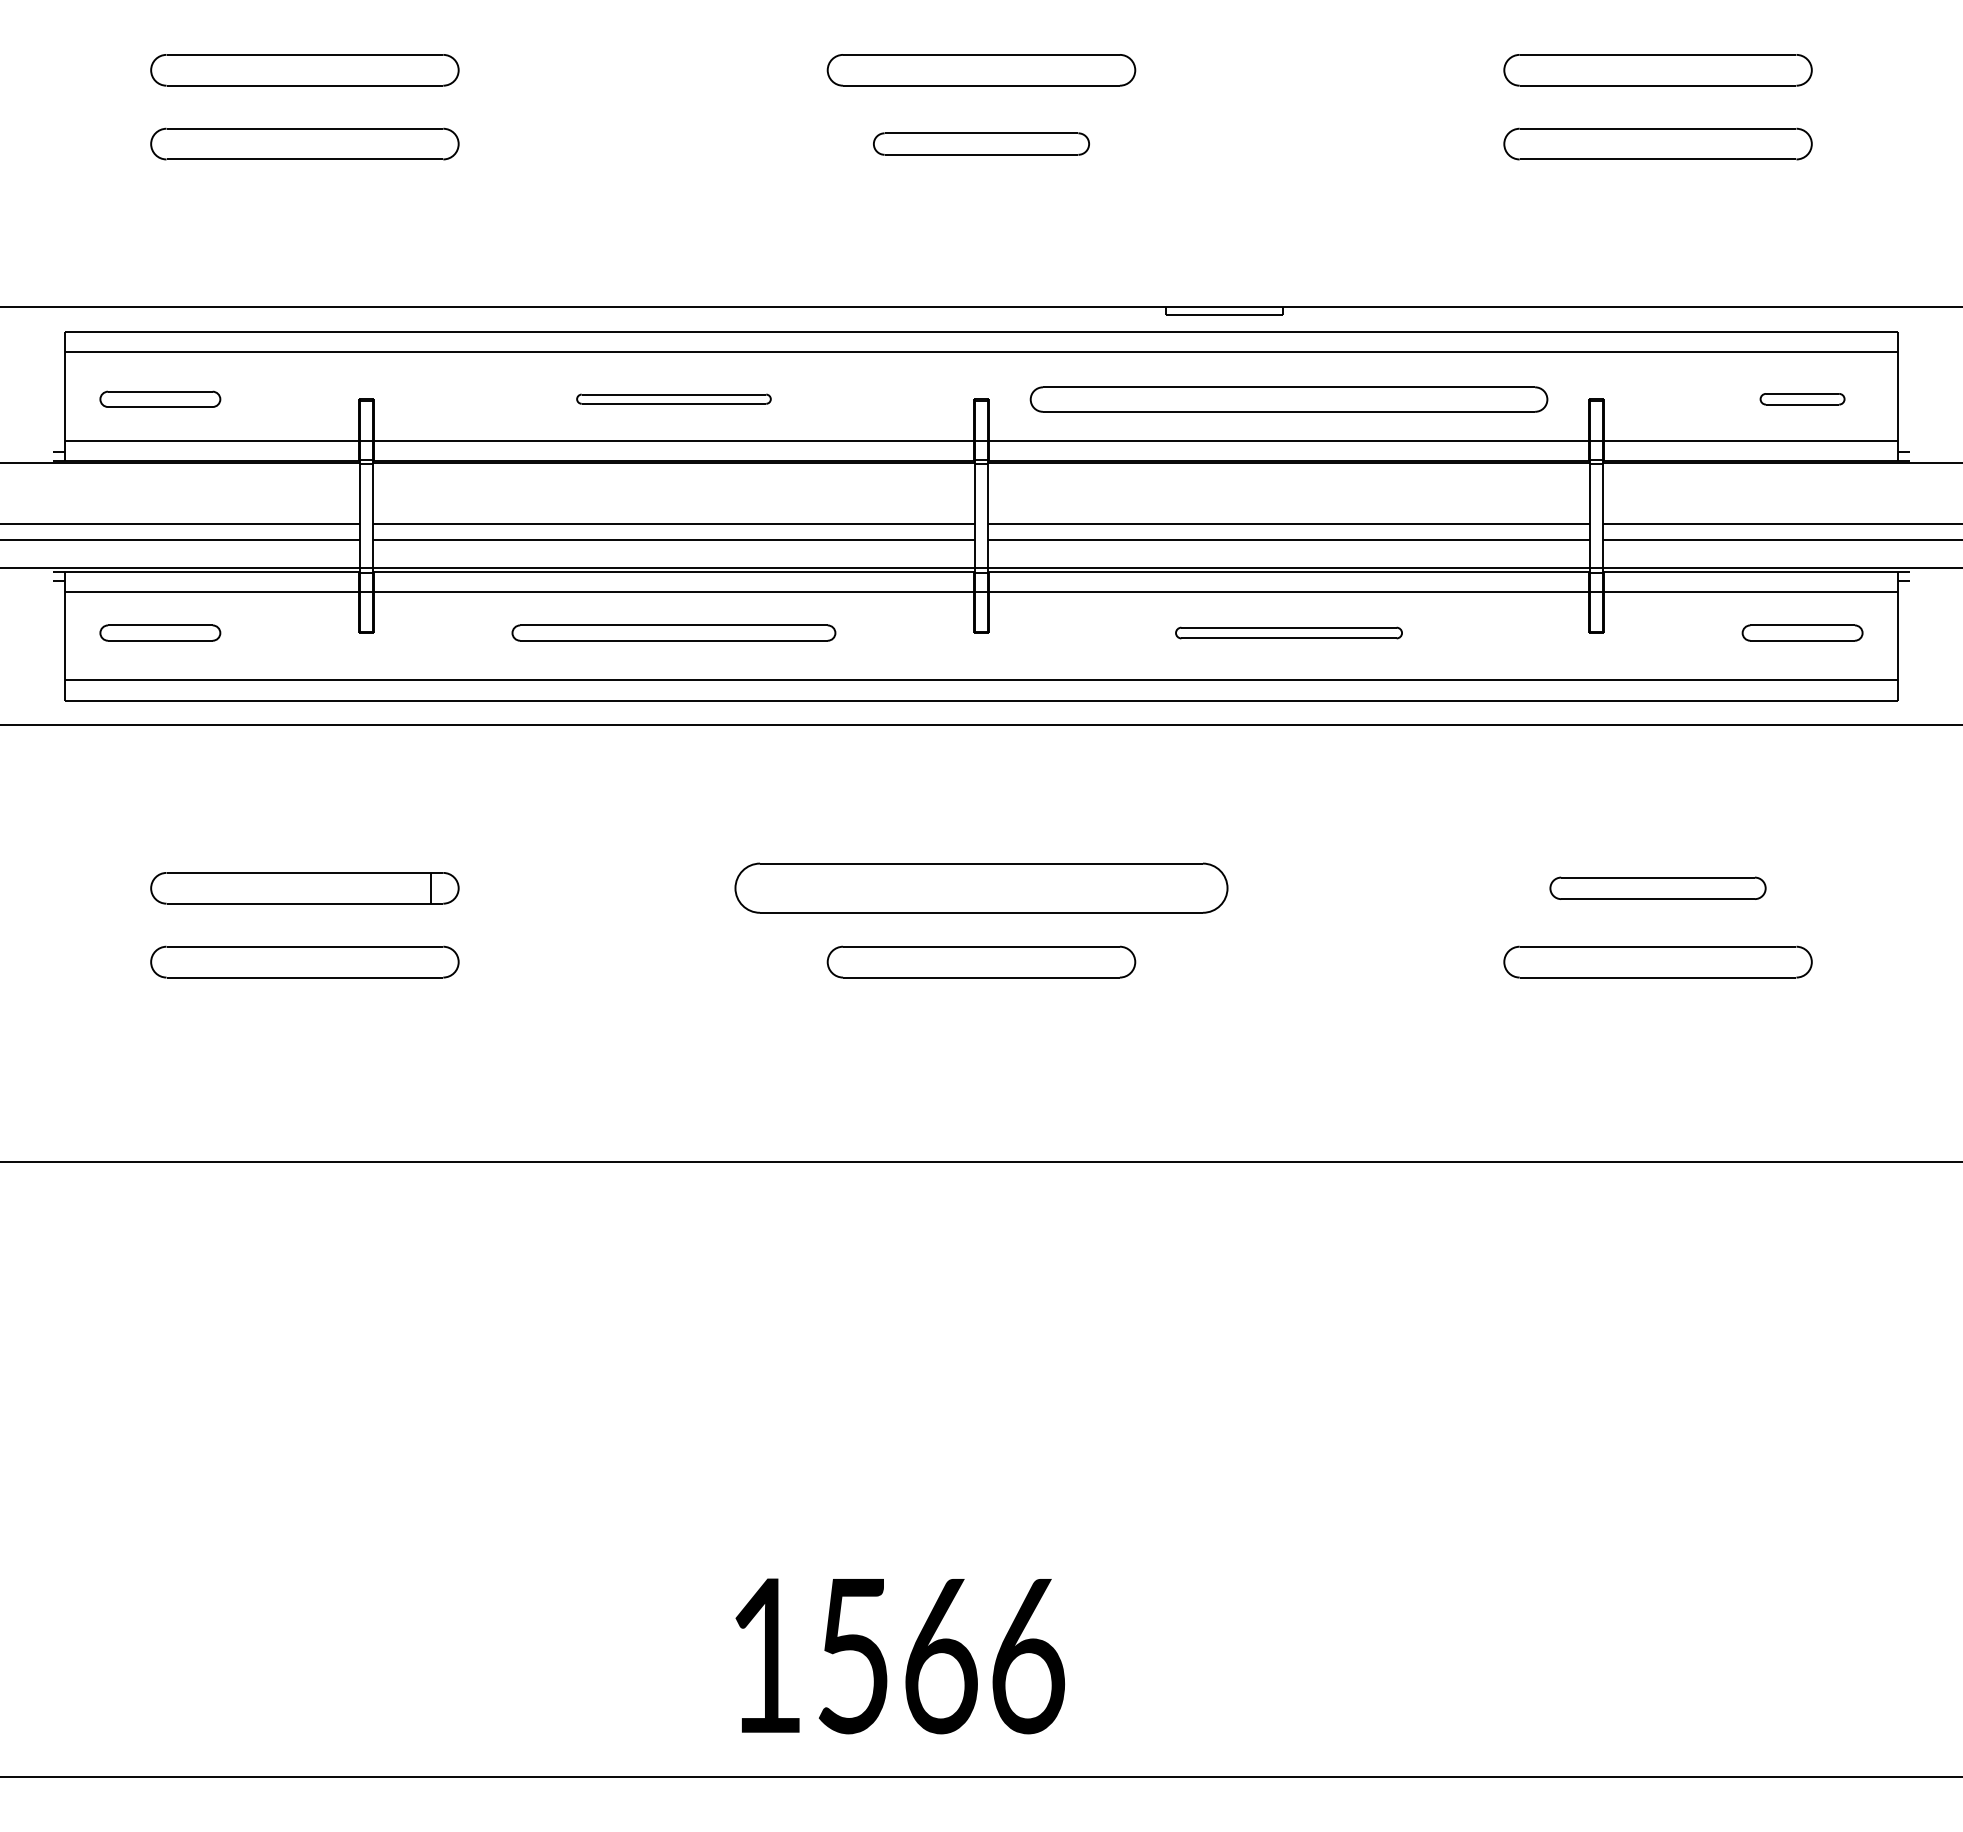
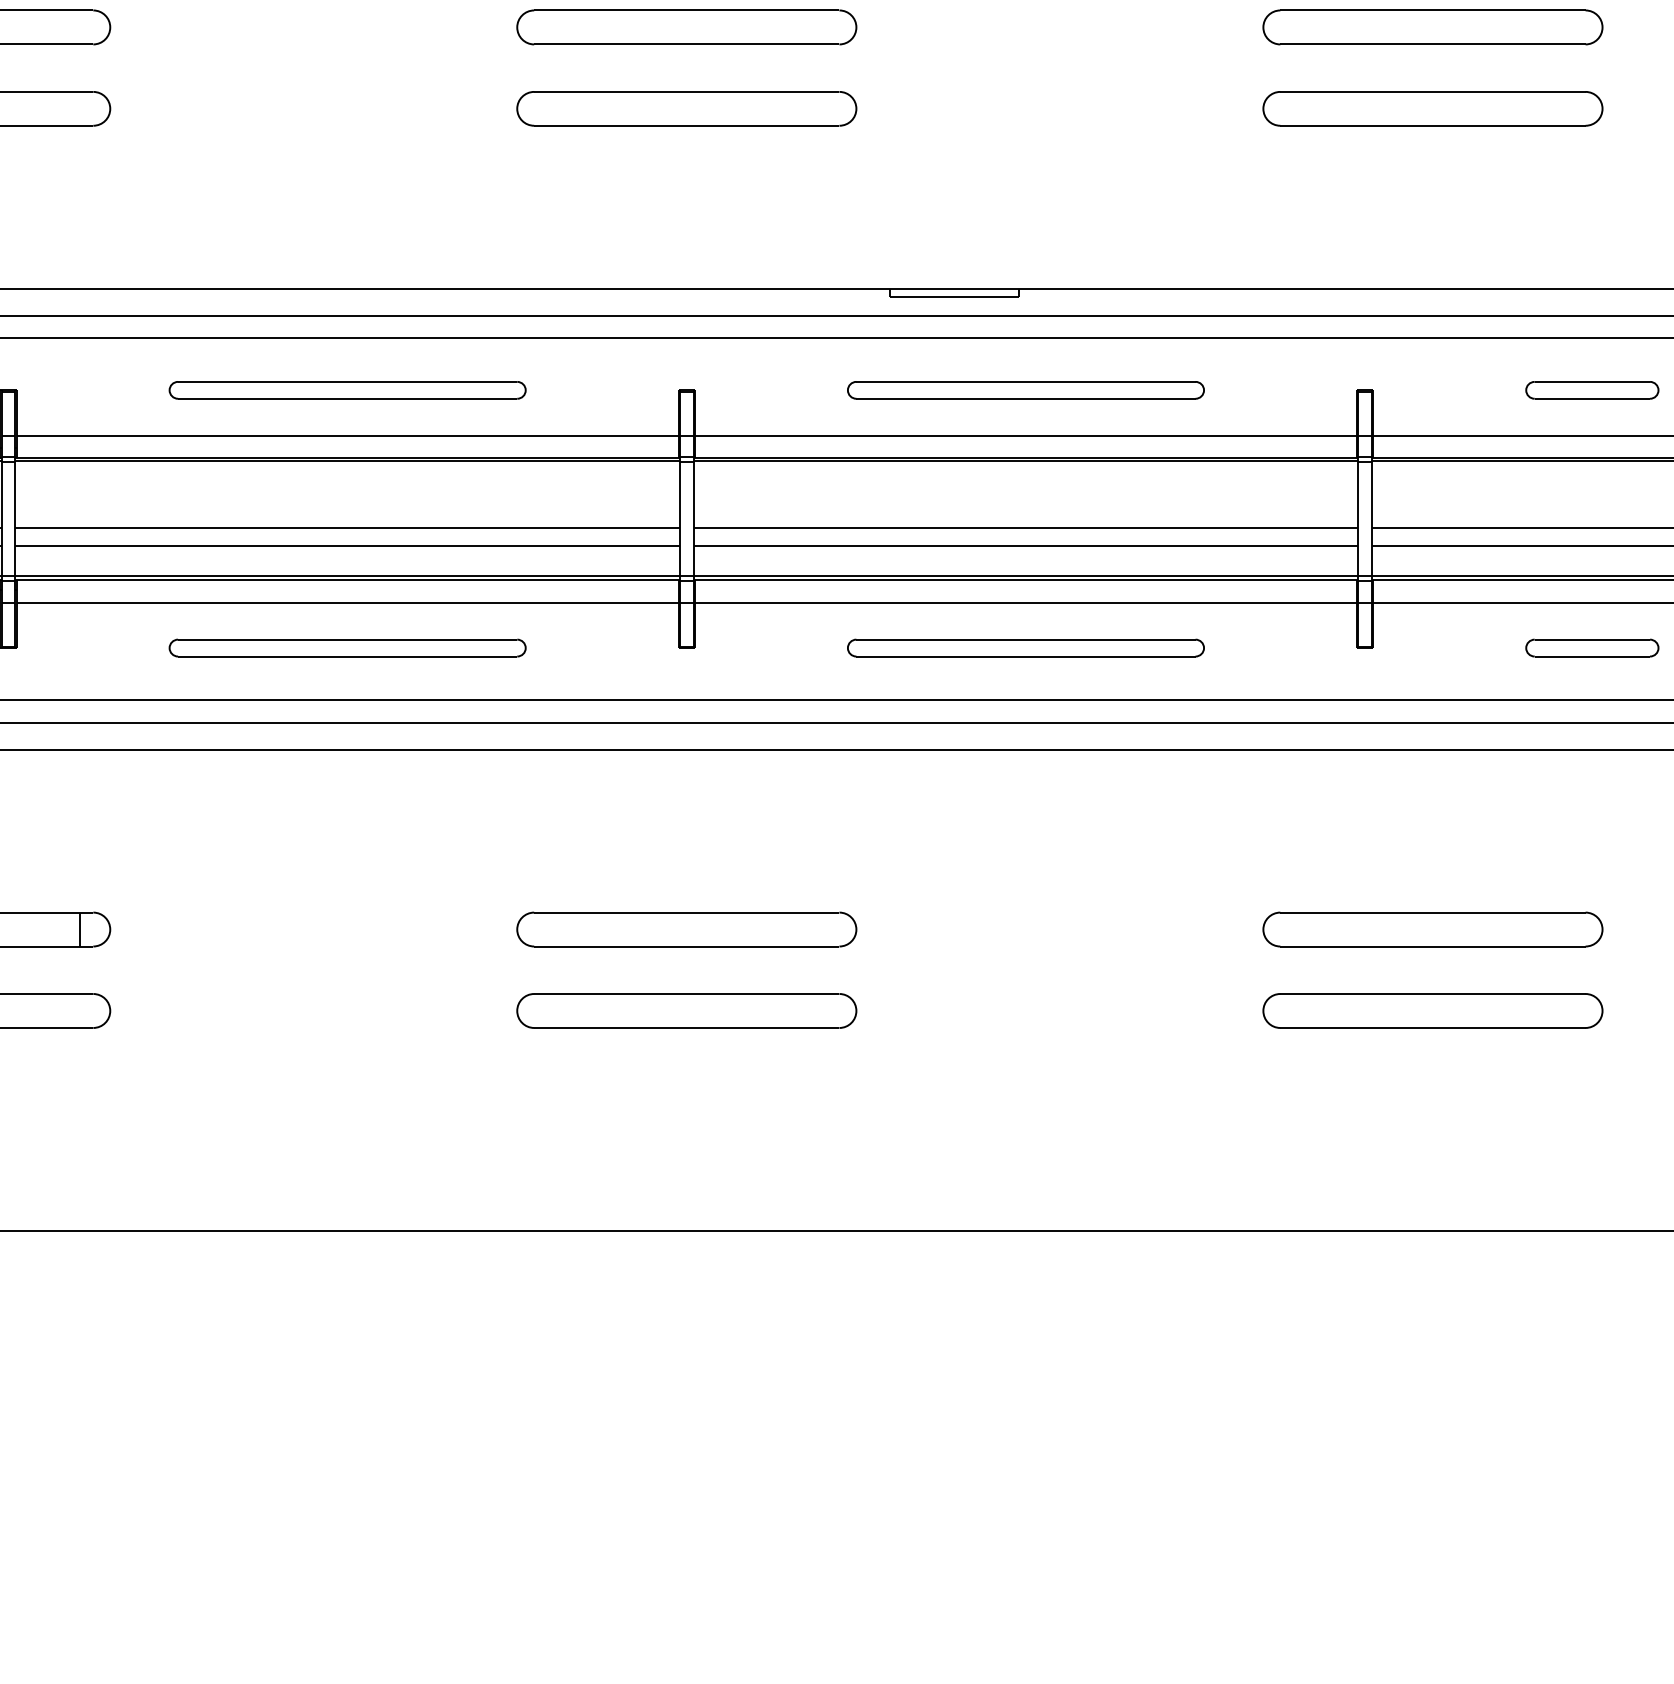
part: (981, 143) -> (686, 108), size x1.43
part: (673, 398) -> (347, 389), size x1.67
part: (1288, 398) -> (1025, 389), size x0.62
part: (1802, 398) -> (1592, 389), size x1.43
part: (1288, 632) -> (1025, 647), size x1.43
part: (981, 888) -> (686, 929), size x0.62
part: (1657, 888) -> (1432, 929), size x1.43

